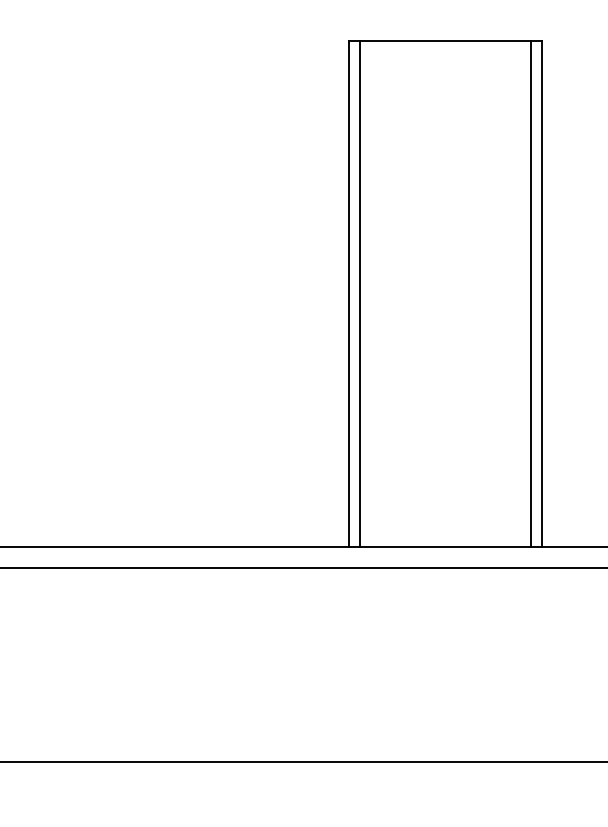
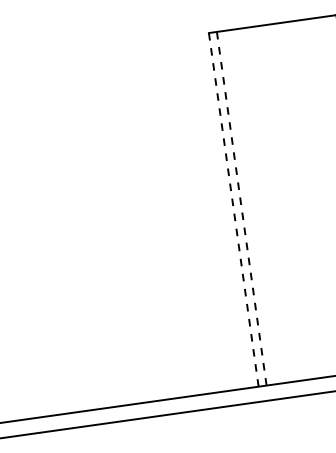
line: (348, 293) -> (233, 209), solid -> dashed
line: (360, 293) -> (242, 208), solid -> dashed

